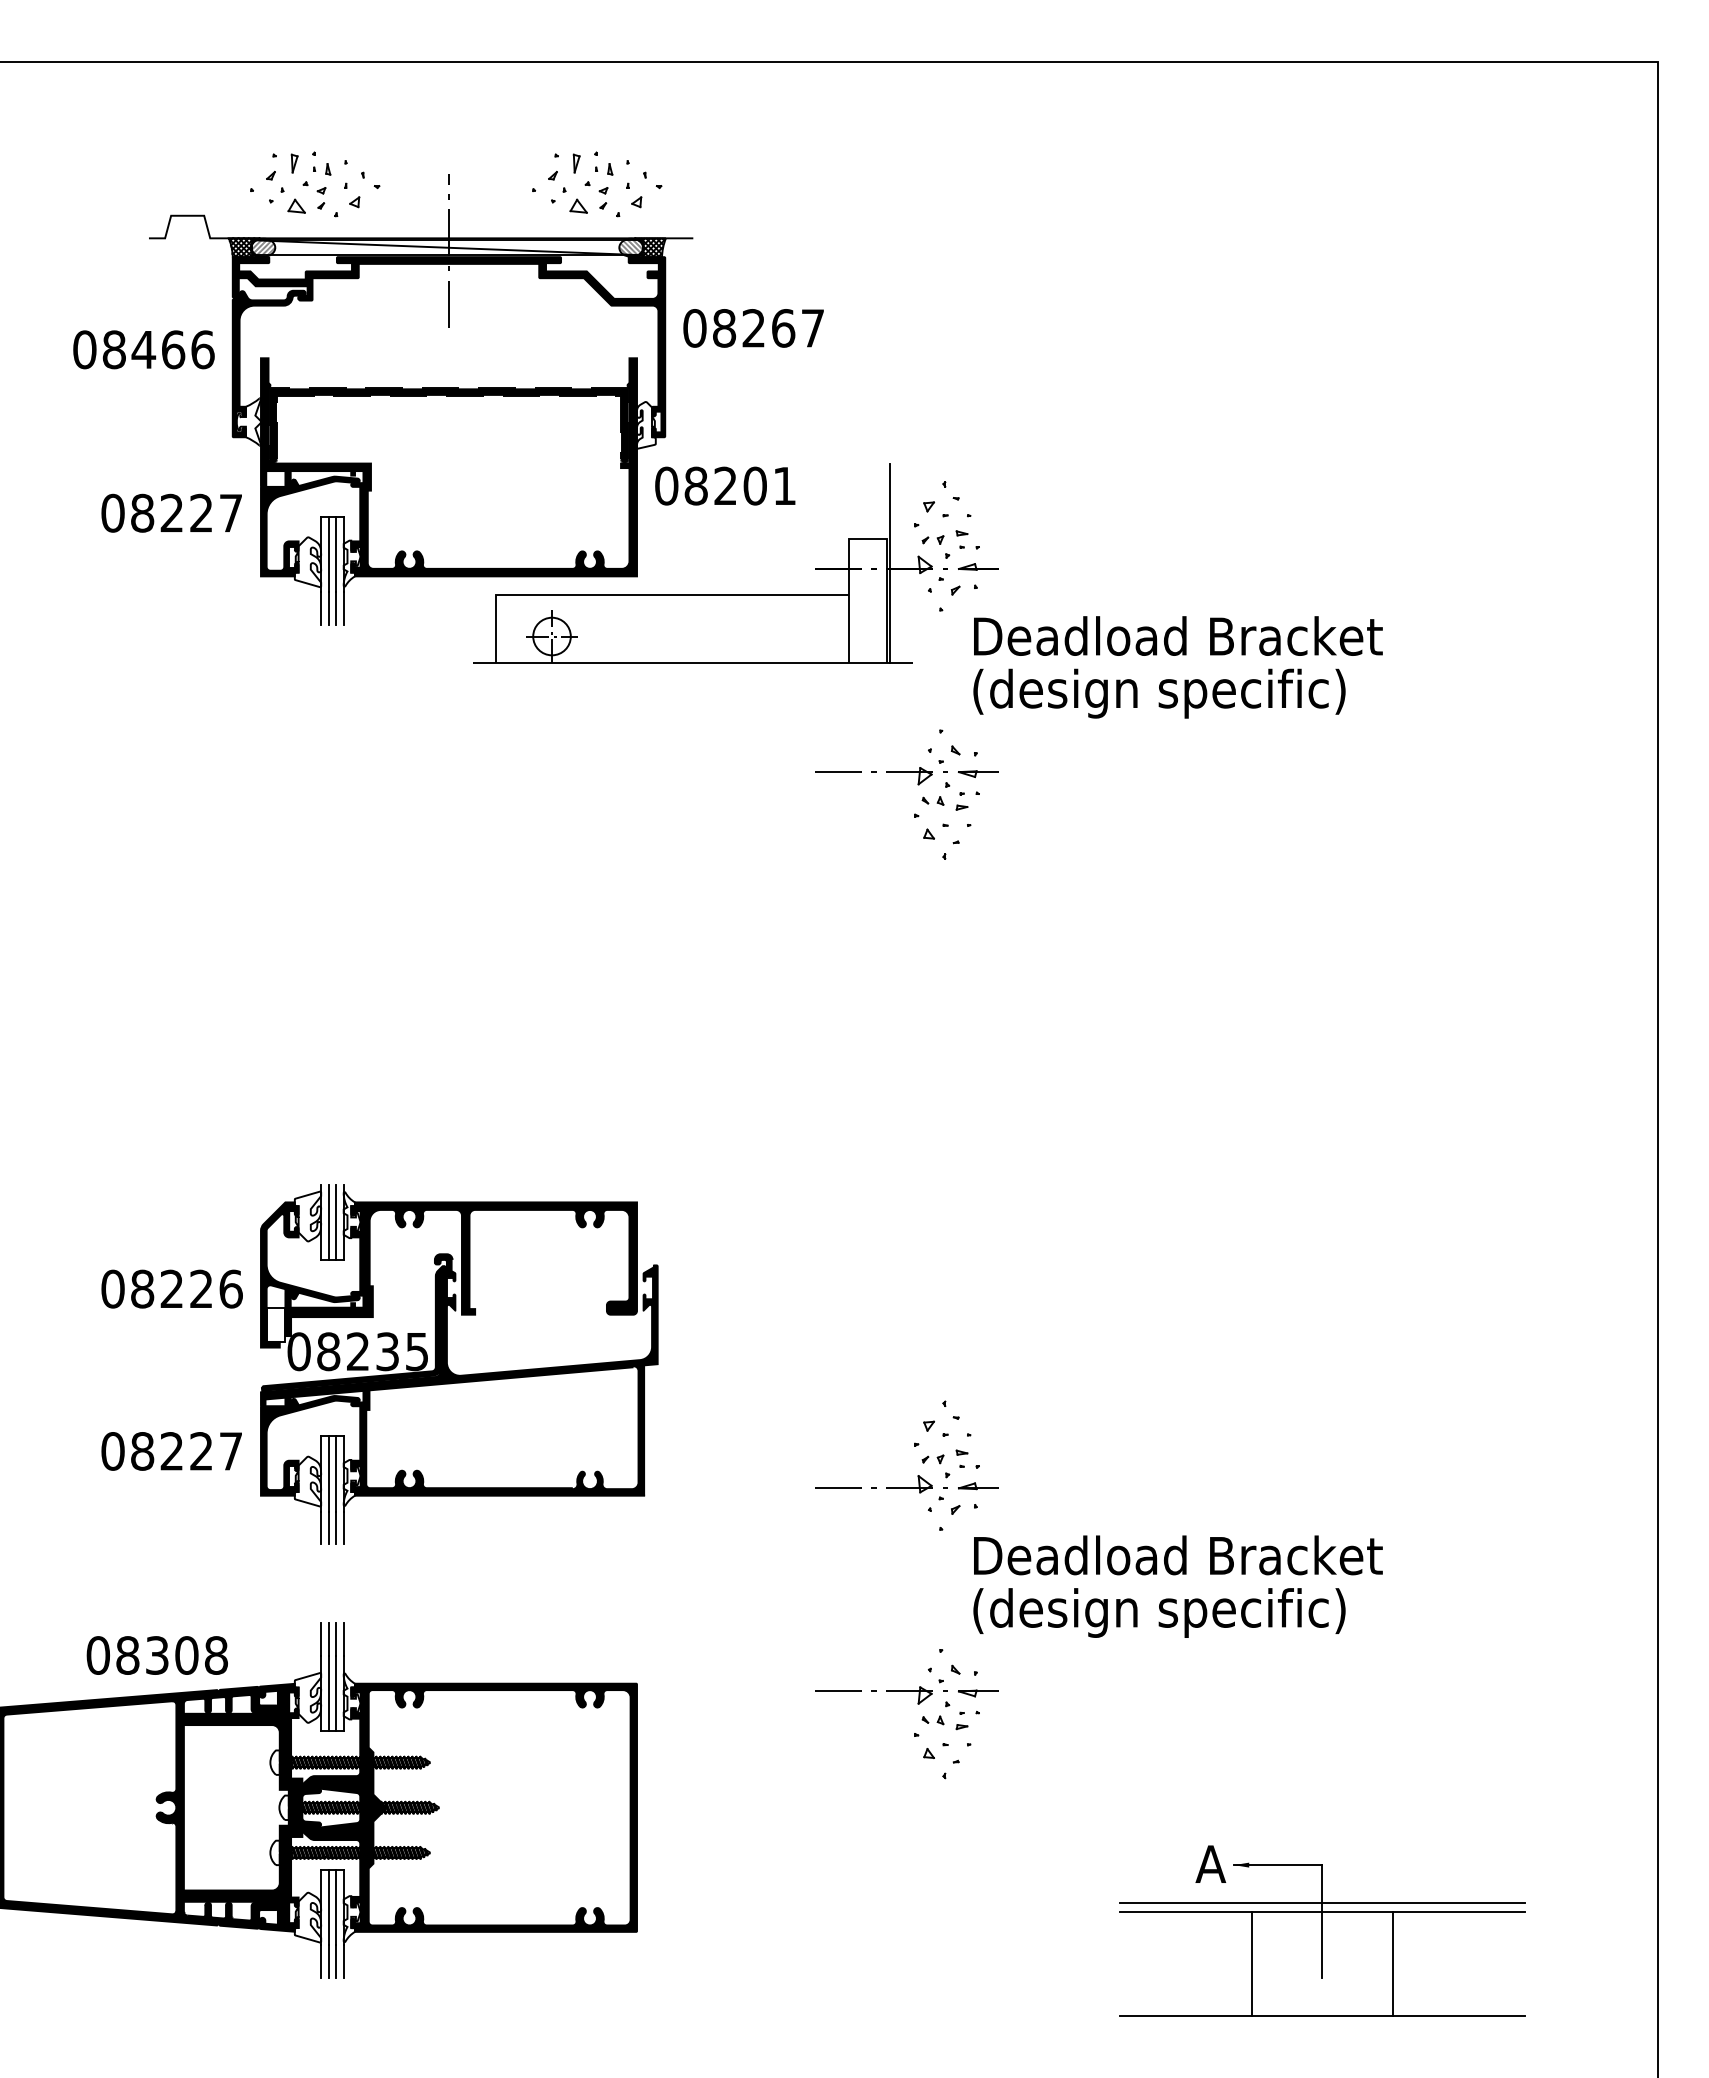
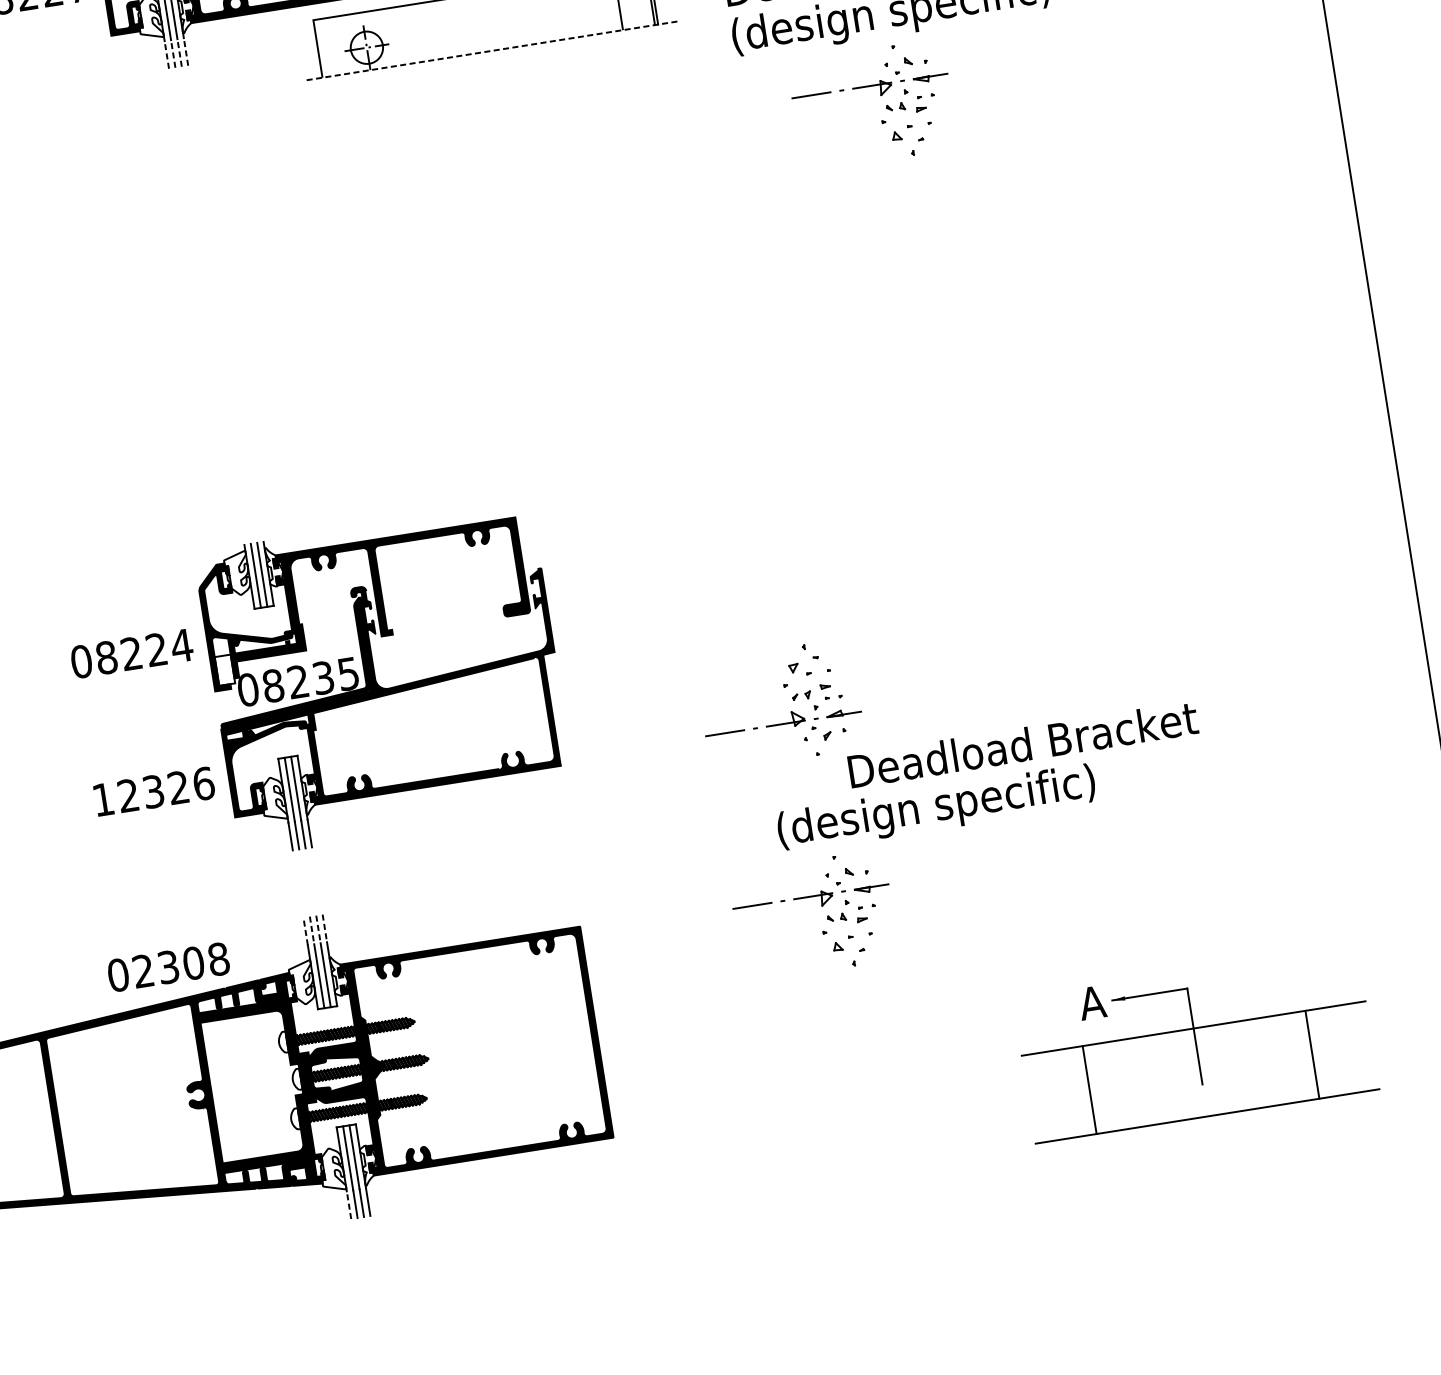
line: (321, 607) -> (167, 54), solid -> dashed
line: (328, 607) -> (172, 53), solid -> dashed
line: (336, 607) -> (179, 52), solid -> dashed
line: (343, 607) -> (185, 51), solid -> dashed
line: (692, 662) -> (489, 50), solid -> dashed
part: (917, 784) -> (880, 95), moved
text: (230, 1288) -> (181, 645), 08226 -> 08224
text: (171, 1451) -> (153, 791), 08227 -> 12326
text: (1159, 1612) -> (936, 808), moved
line: (321, 1638) -> (305, 930), solid -> dashed
line: (328, 1639) -> (311, 930), solid -> dashed
line: (336, 1639) -> (318, 929), solid -> dashed
line: (343, 1639) -> (324, 928), solid -> dashed
text: (127, 1655) -> (143, 971), 08308 -> 02308
line: (1322, 1902) -> (1192, 1020), removed
line: (321, 1960) -> (349, 1204), solid -> dashed
line: (1251, 1963) -> (1089, 1089), moved
line: (1392, 1963) -> (1312, 1054), moved

